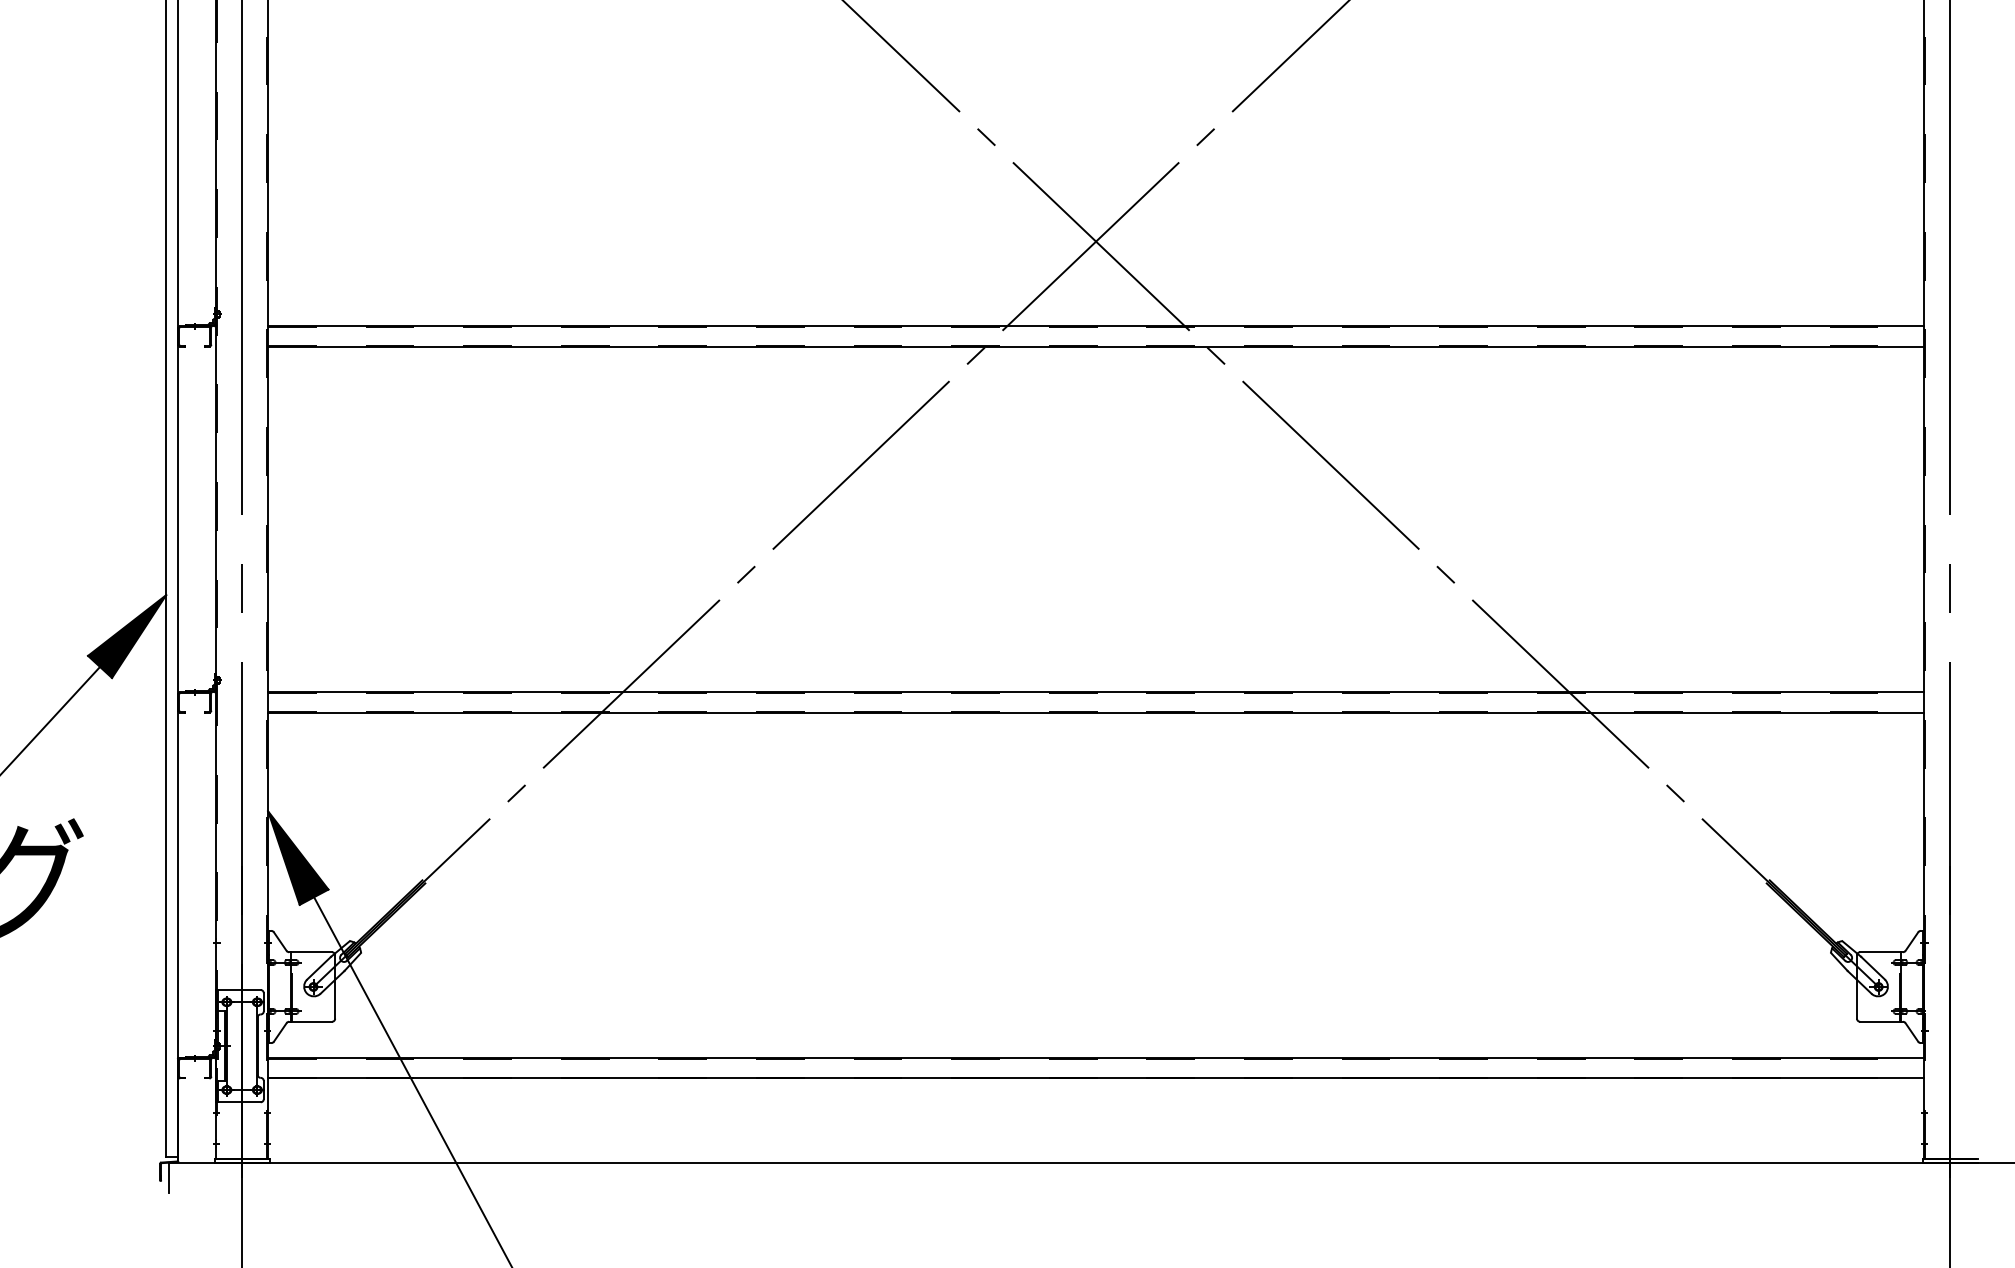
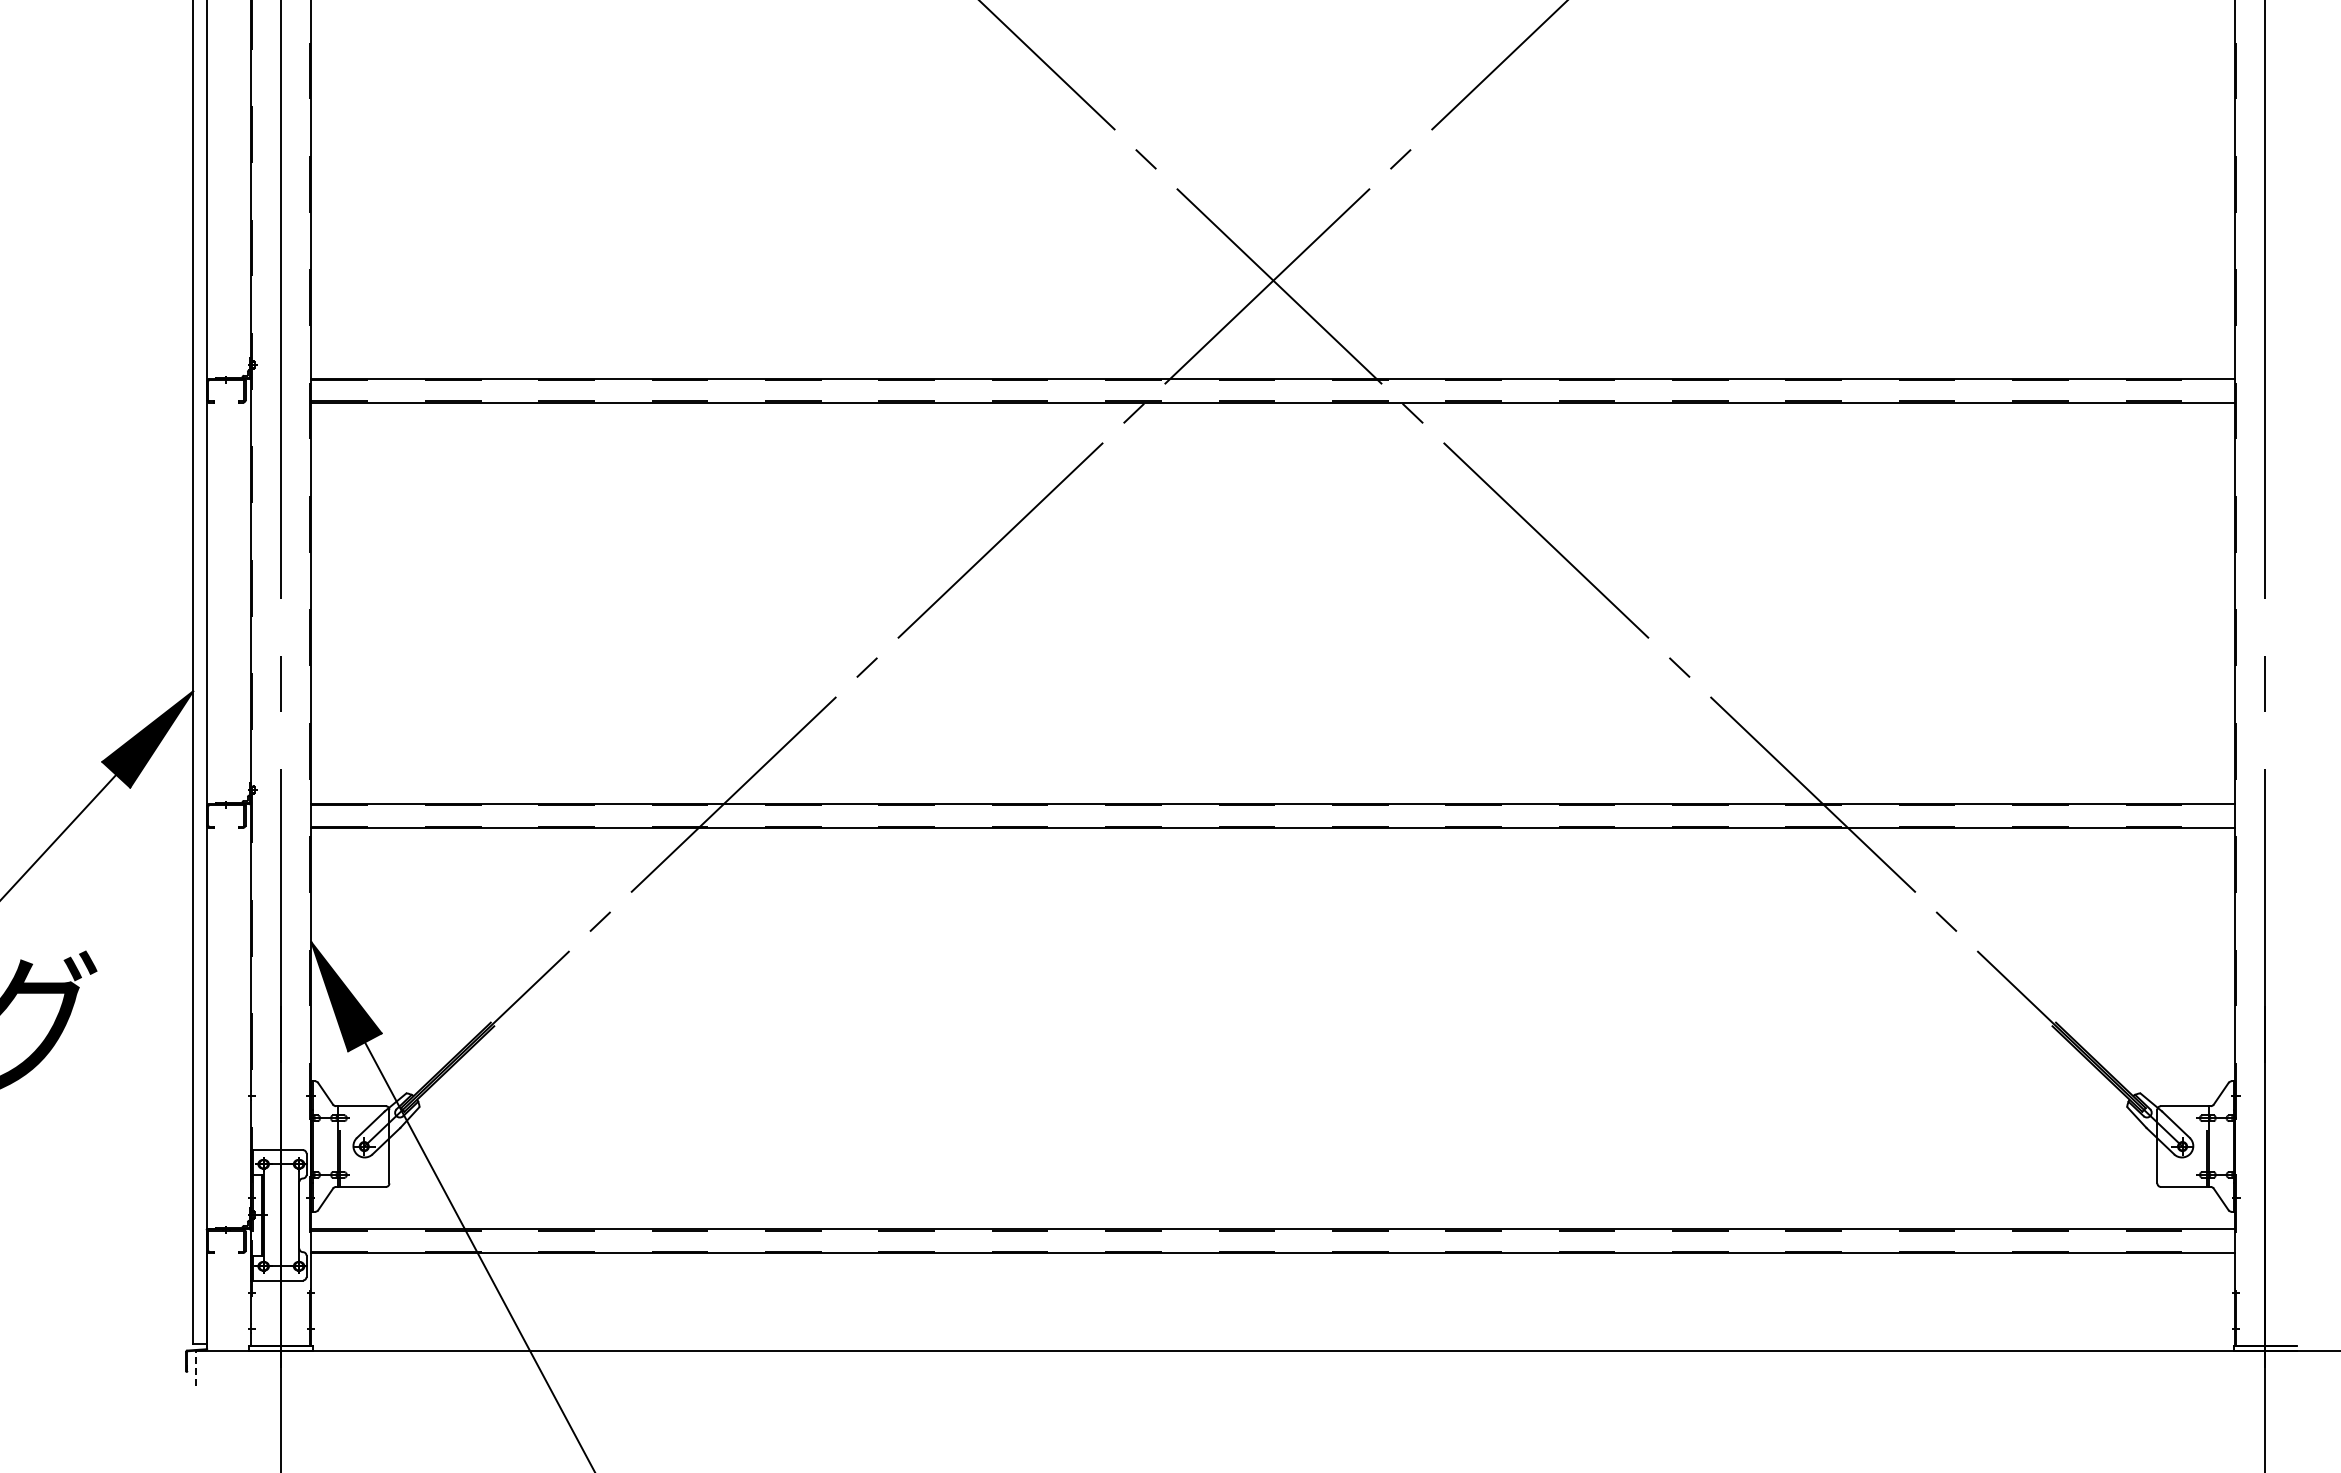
line: (169, 1178) -> (196, 1368), solid -> dashed

